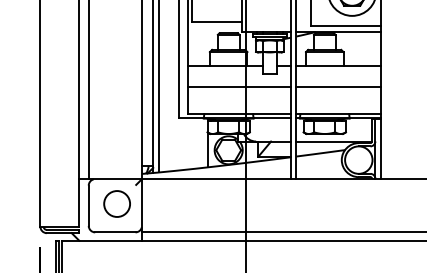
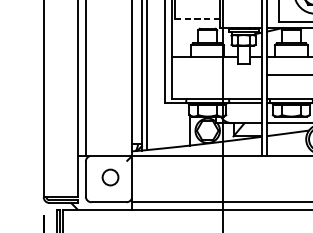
line: (216, 21) -> (197, 18), solid -> dashed
line: (238, 86) -> (216, 75), removed
circle: (116, 203) -> (110, 177), size x0.7

